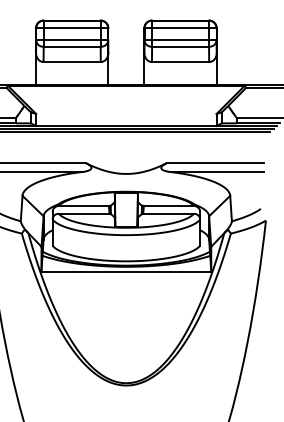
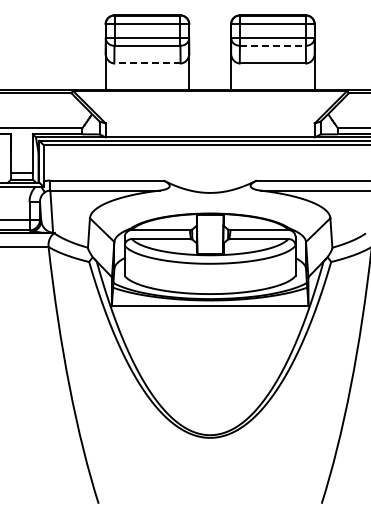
line: (180, 46) -> (272, 45), solid -> dashed
line: (71, 62) -> (146, 63), solid -> dashed

